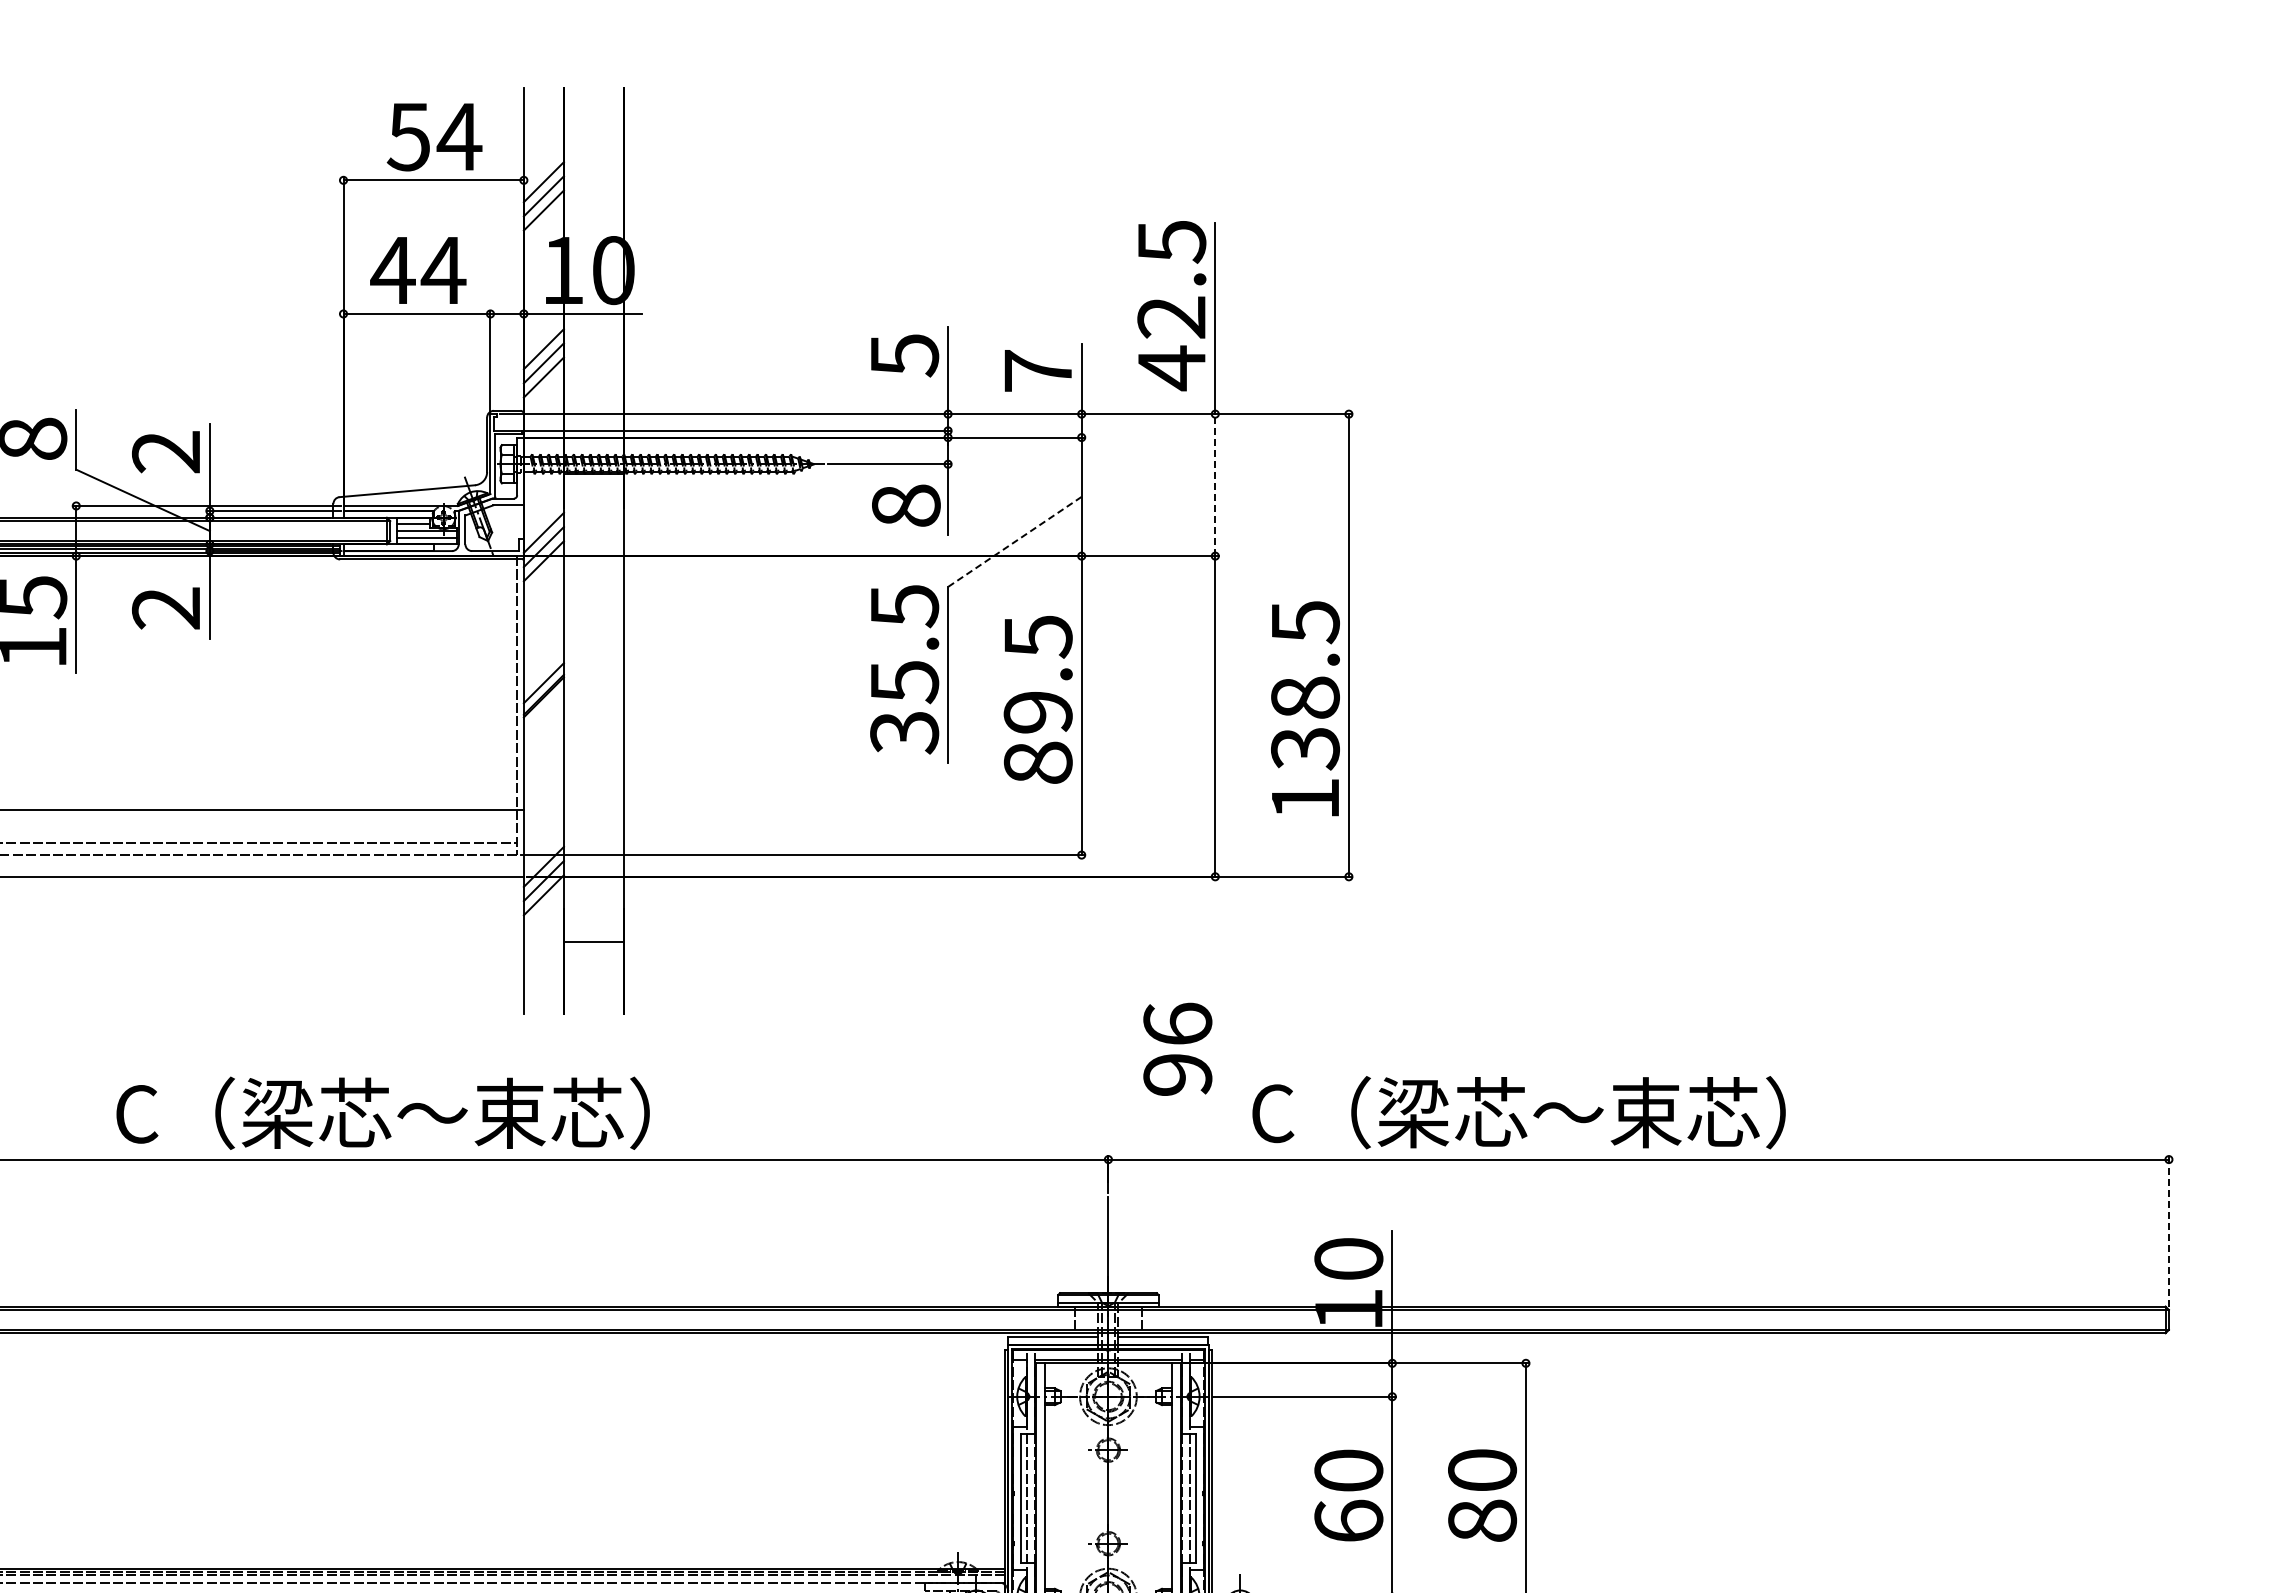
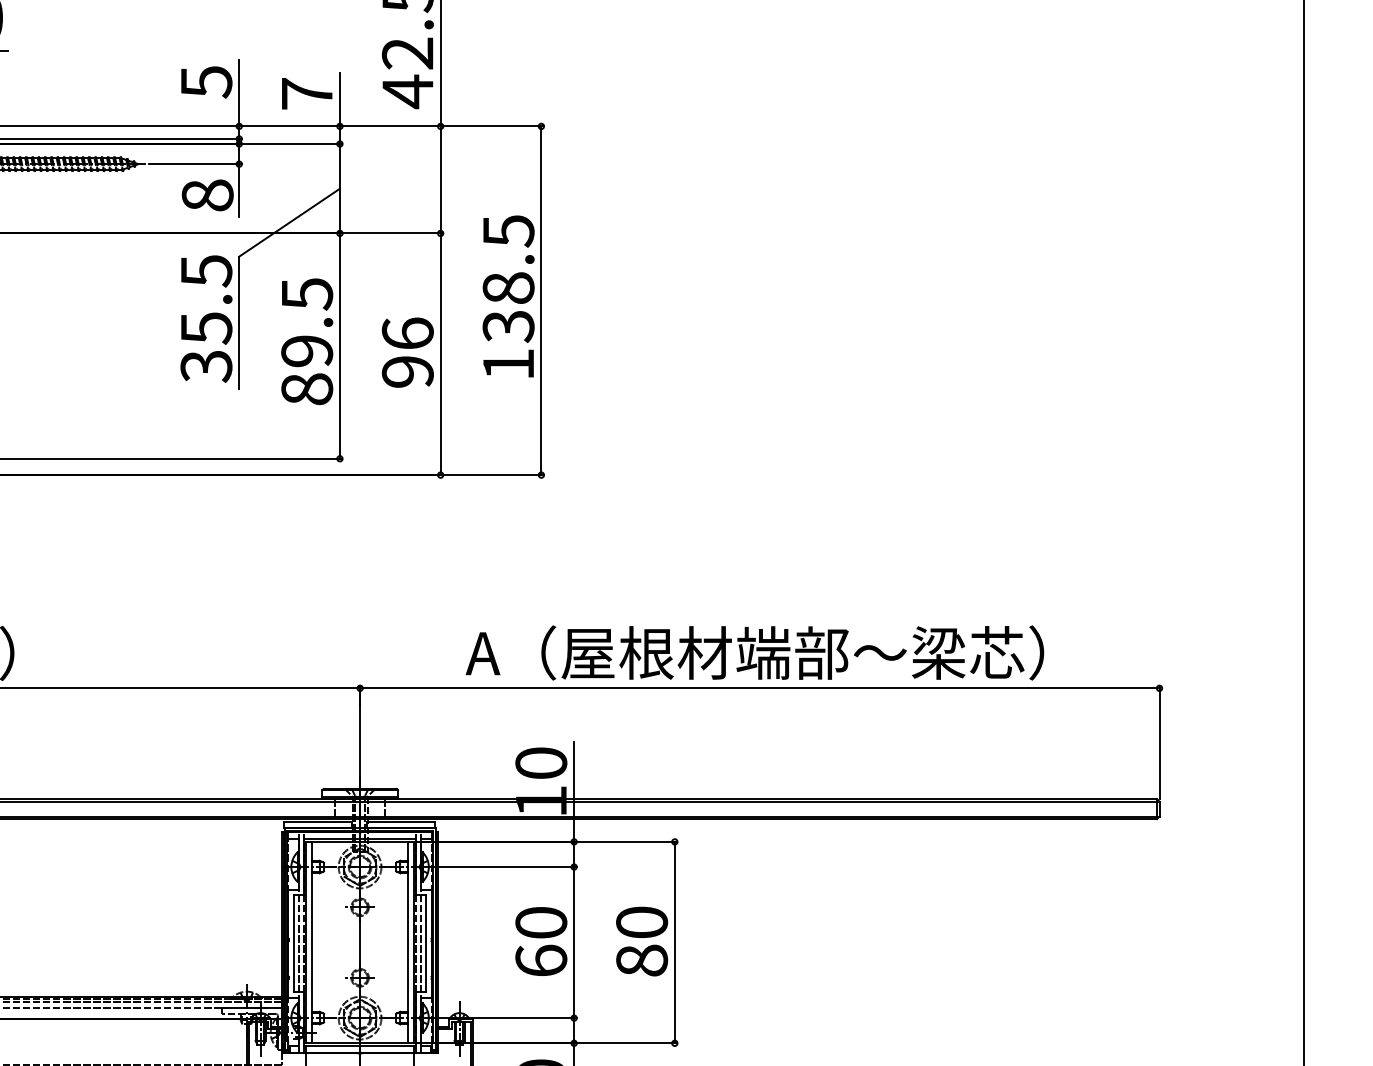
line: (1215, 485) -> (440, 180), dashed -> solid
line: (1014, 541) -> (289, 222), dashed -> solid
text: (1305, 708) -> (508, 296), moved
text: (1177, 1048) -> (407, 352), moved
text: (1631, 1112) -> (754, 652), C（梁芯～束芯） -> A（屋根材端部～梁芯）
line: (2168, 1230) -> (1159, 741), dashed -> solid

